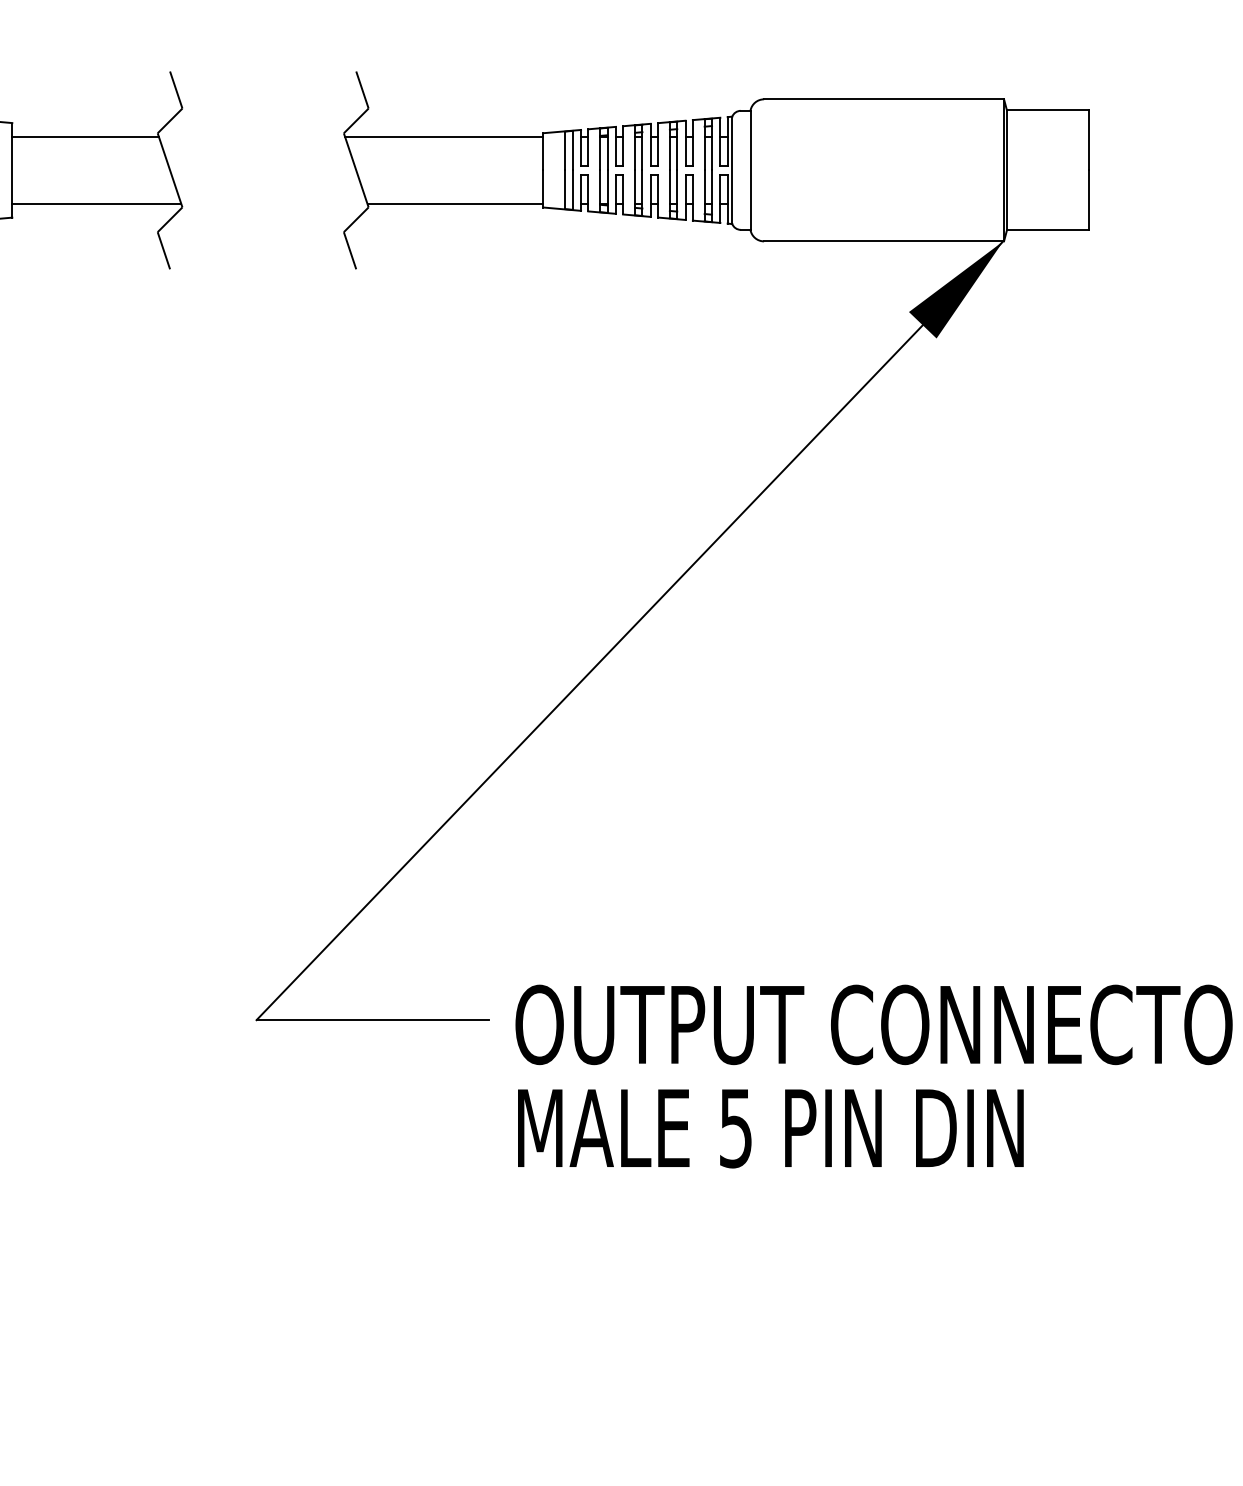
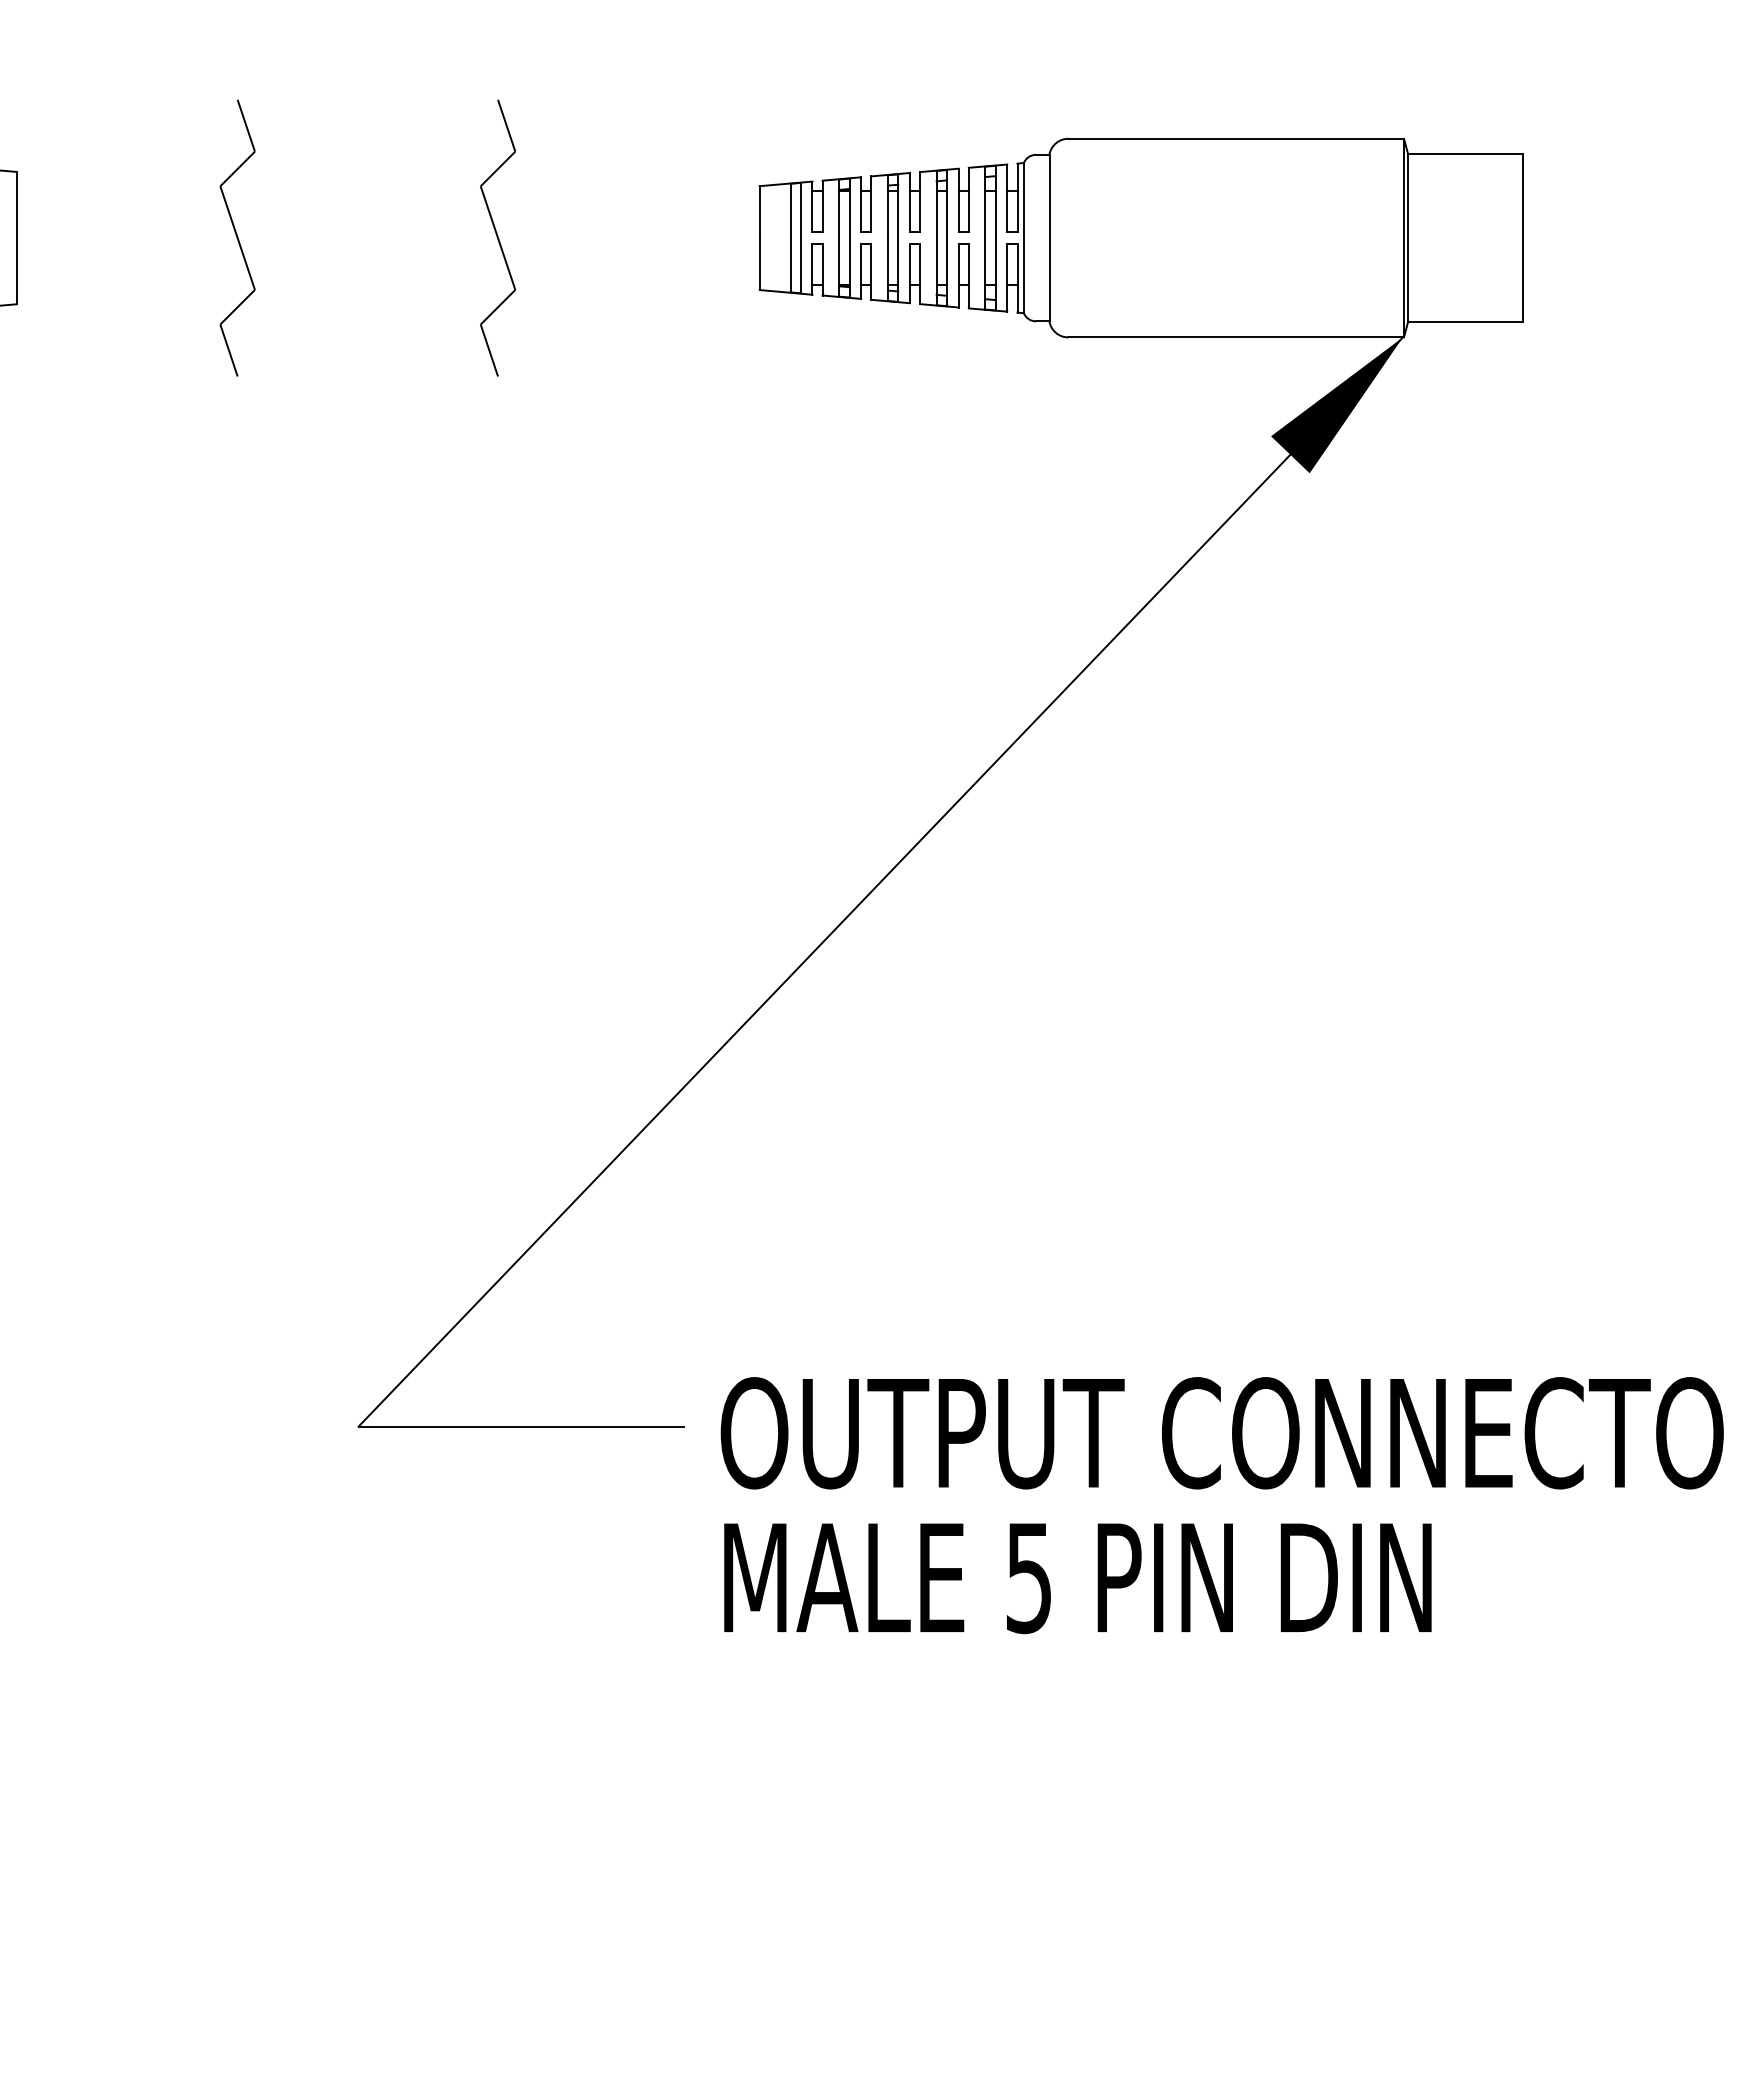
line: (84, 136) -> (118, 190), removed
line: (443, 136) -> (620, 190), removed
line: (96, 204) -> (134, 285), removed
line: (455, 204) -> (636, 285), removed

